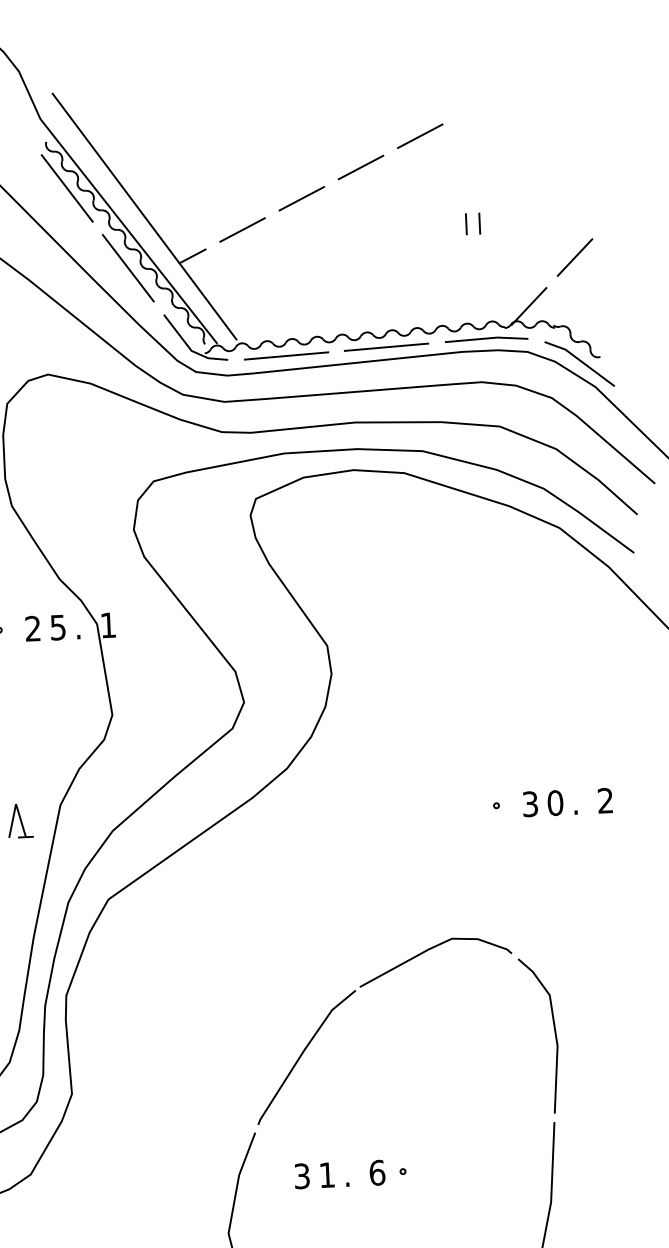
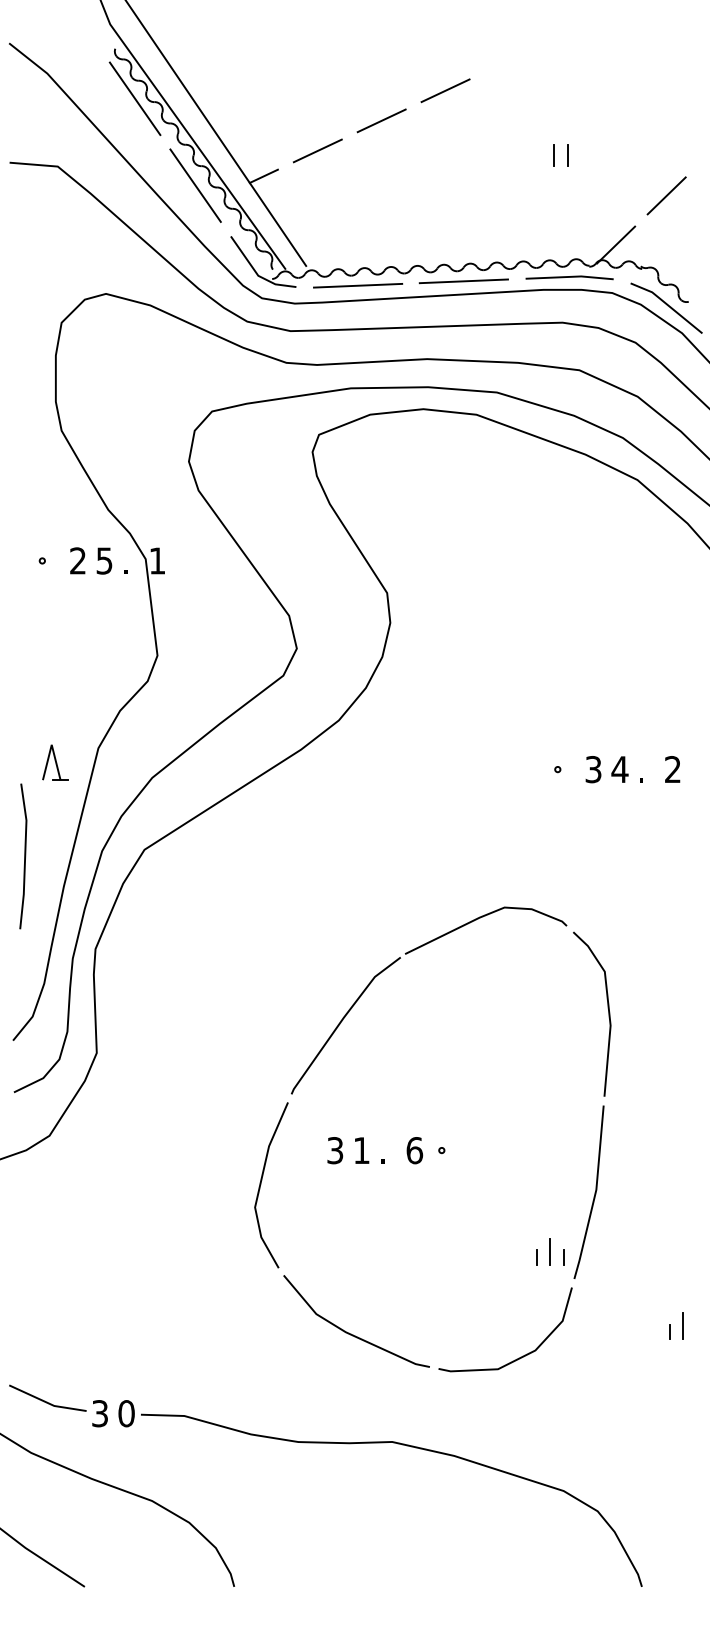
line: (420, 136) -> (509, 60), removed
text: (554, 803) -> (619, 769), 0 -> 4

